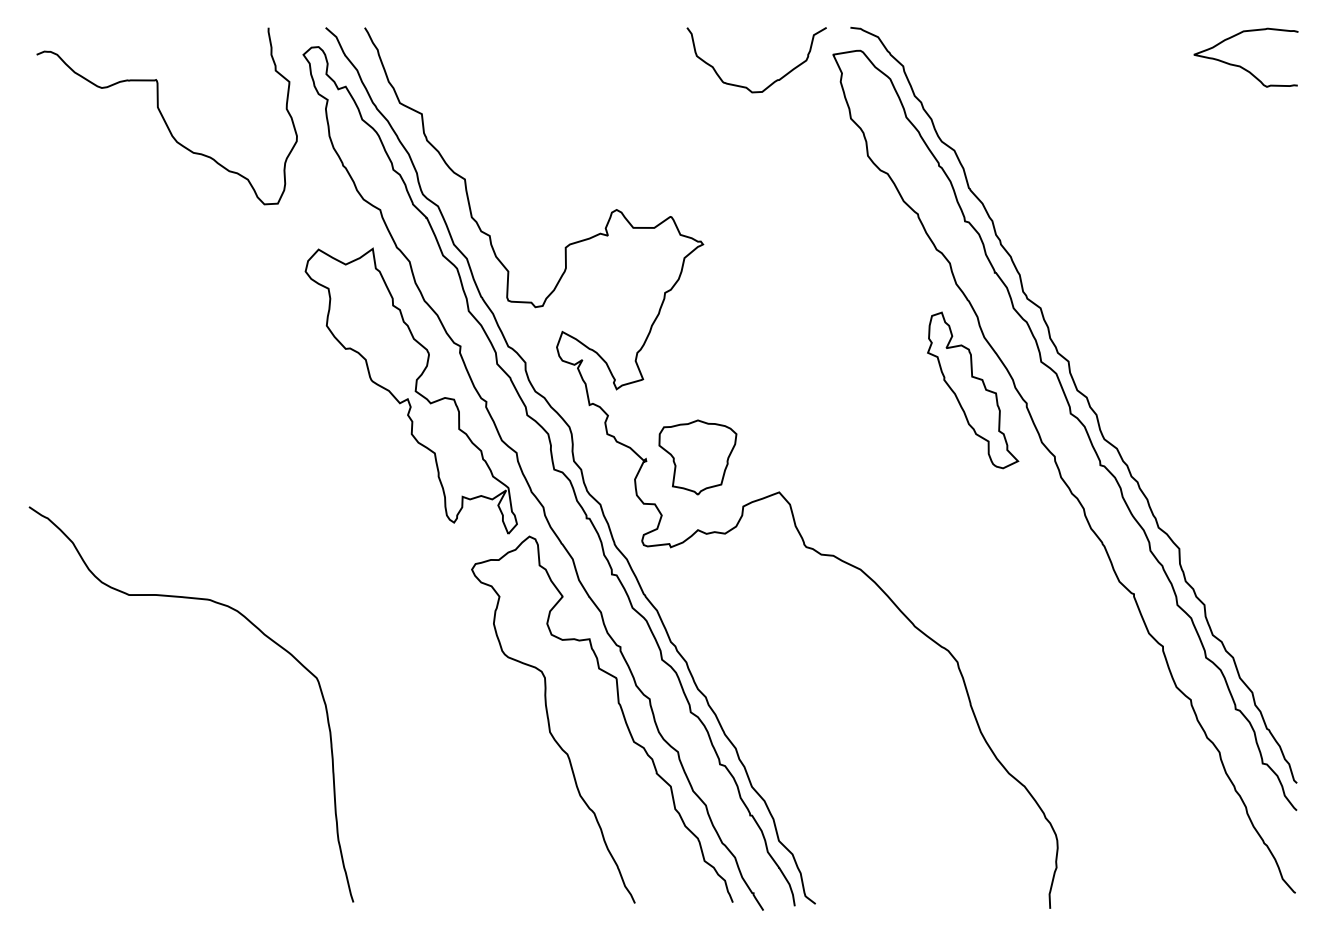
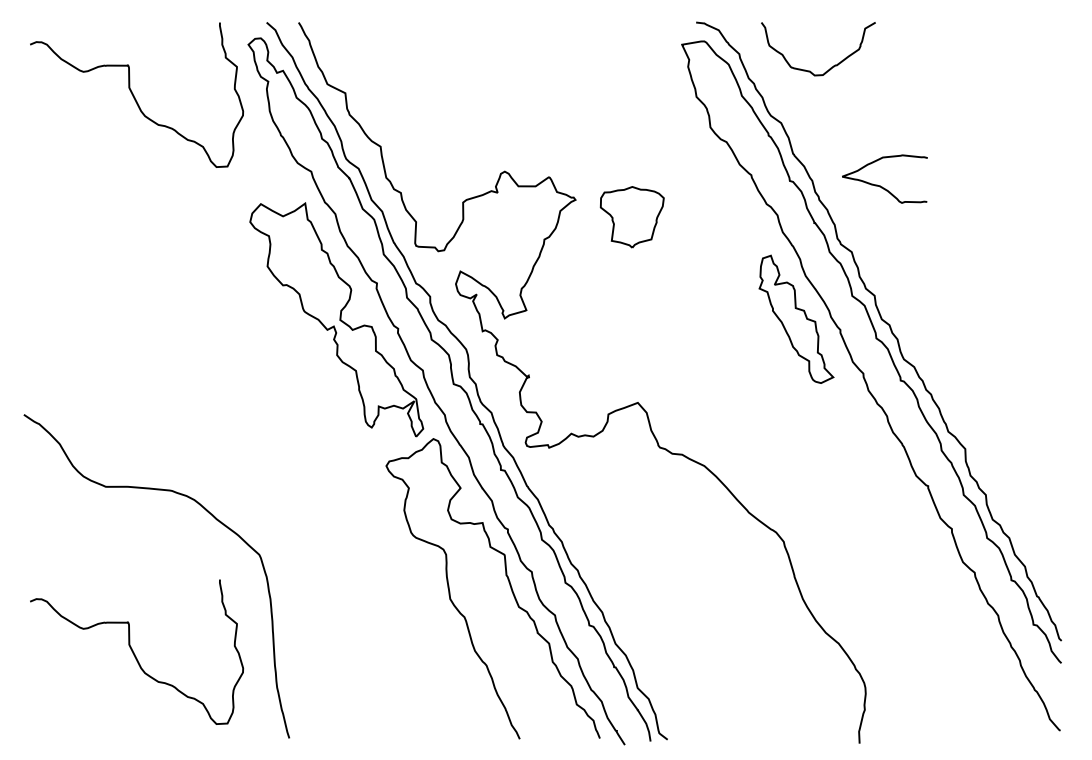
curve: (1240, 65) -> (880, 185), moved
curve: (771, 82) -> (830, 67), moved
part: (696, 457) -> (631, 217), moved
curve: (164, 797) -> (134, 652), added

